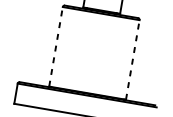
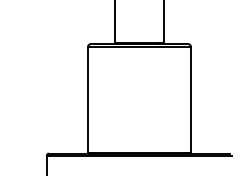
line: (56, 46) -> (88, 99), dashed -> solid
line: (132, 59) -> (190, 99), dashed -> solid

